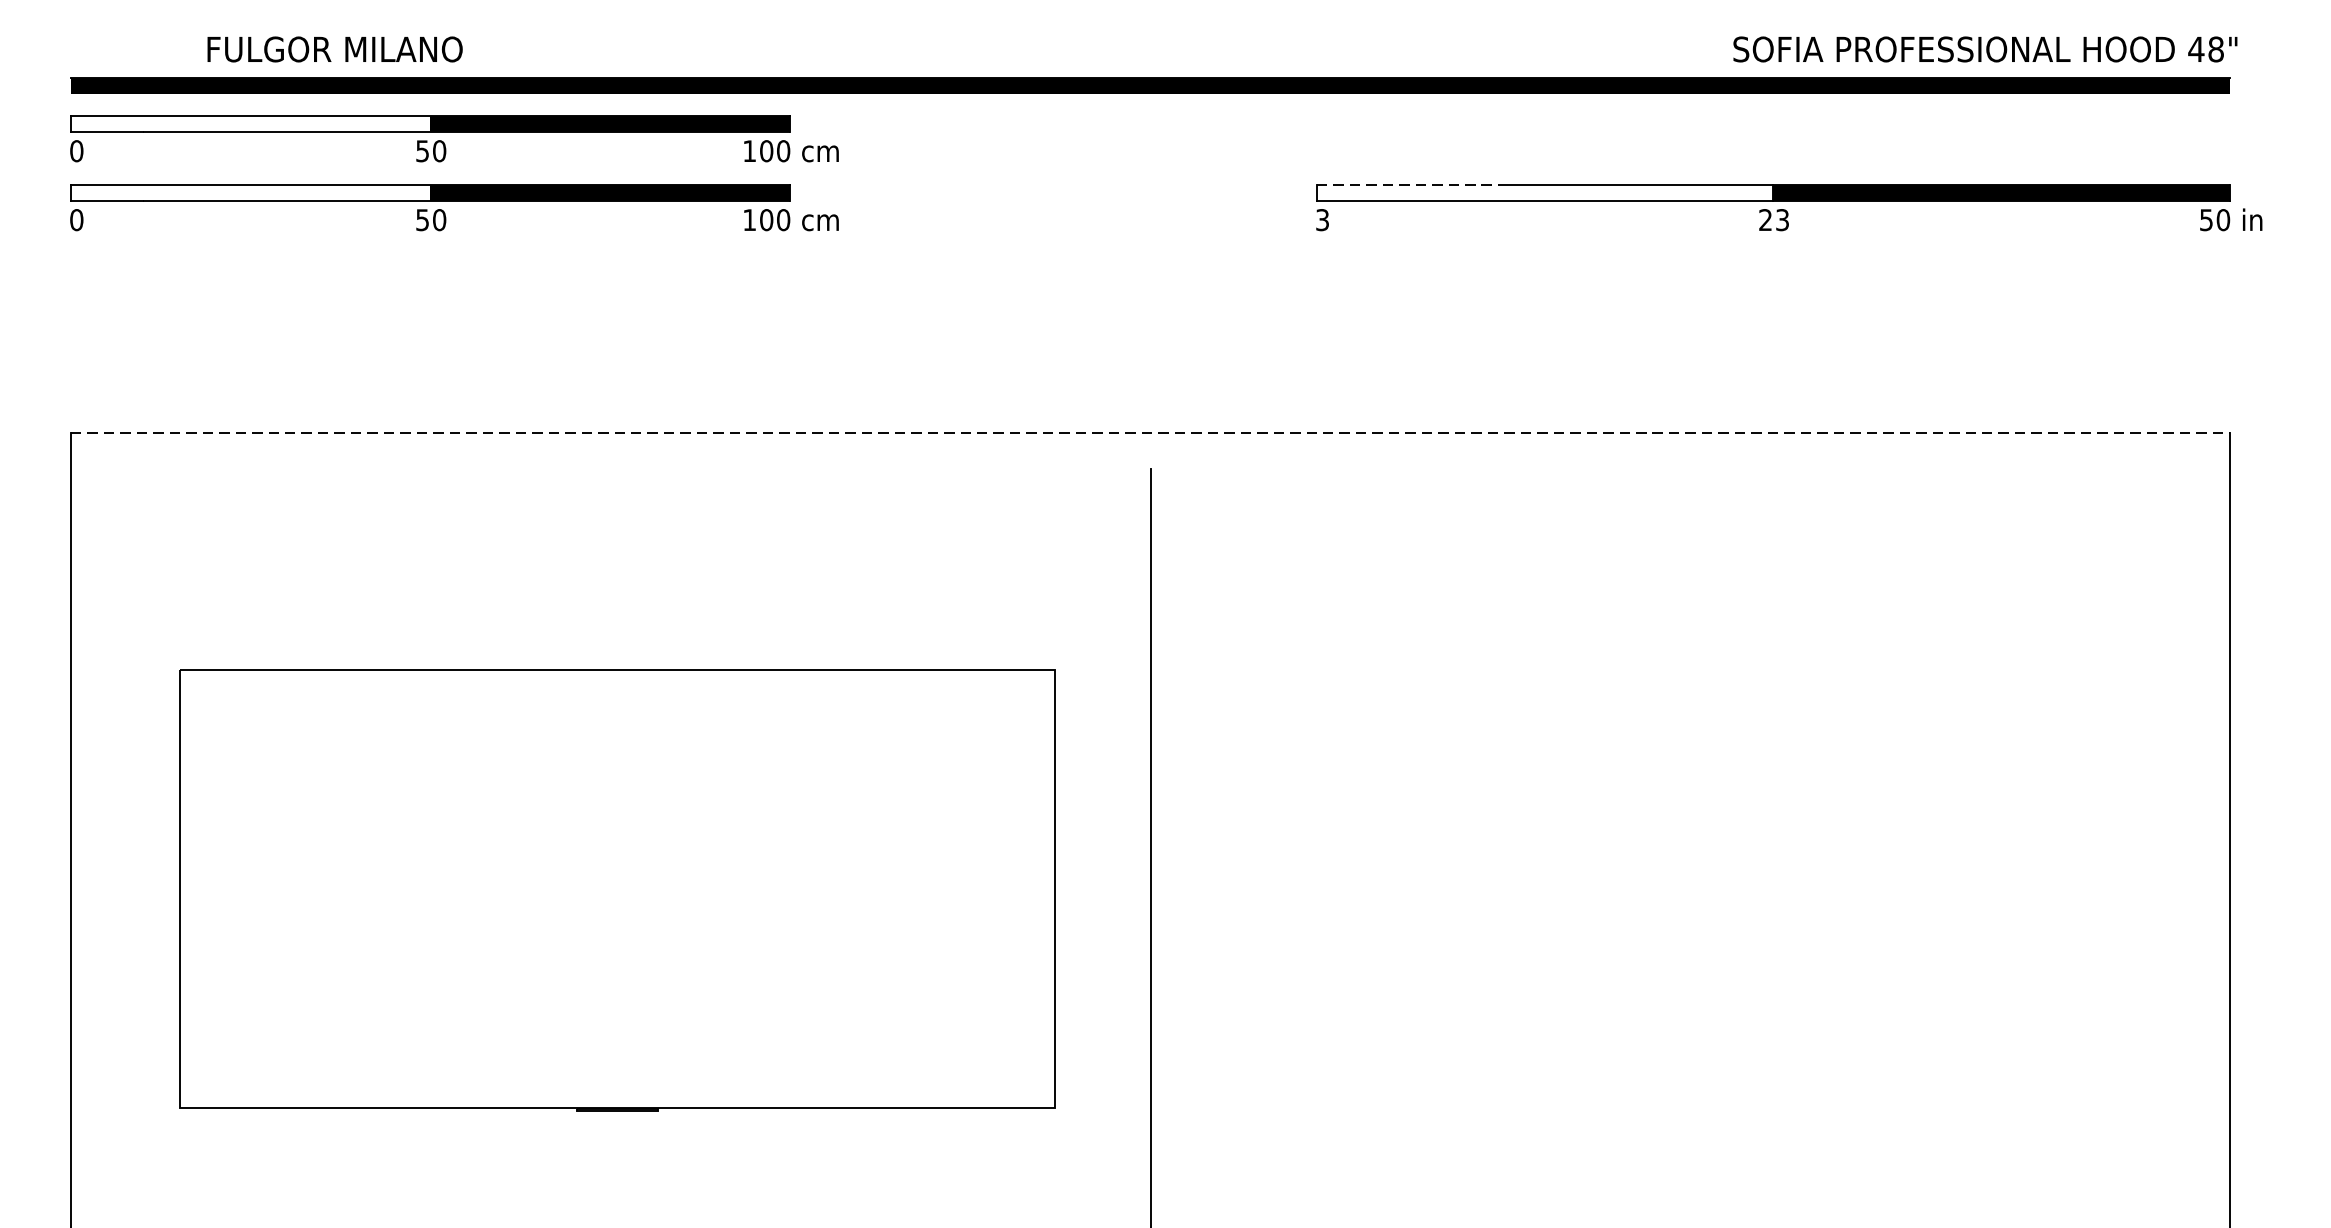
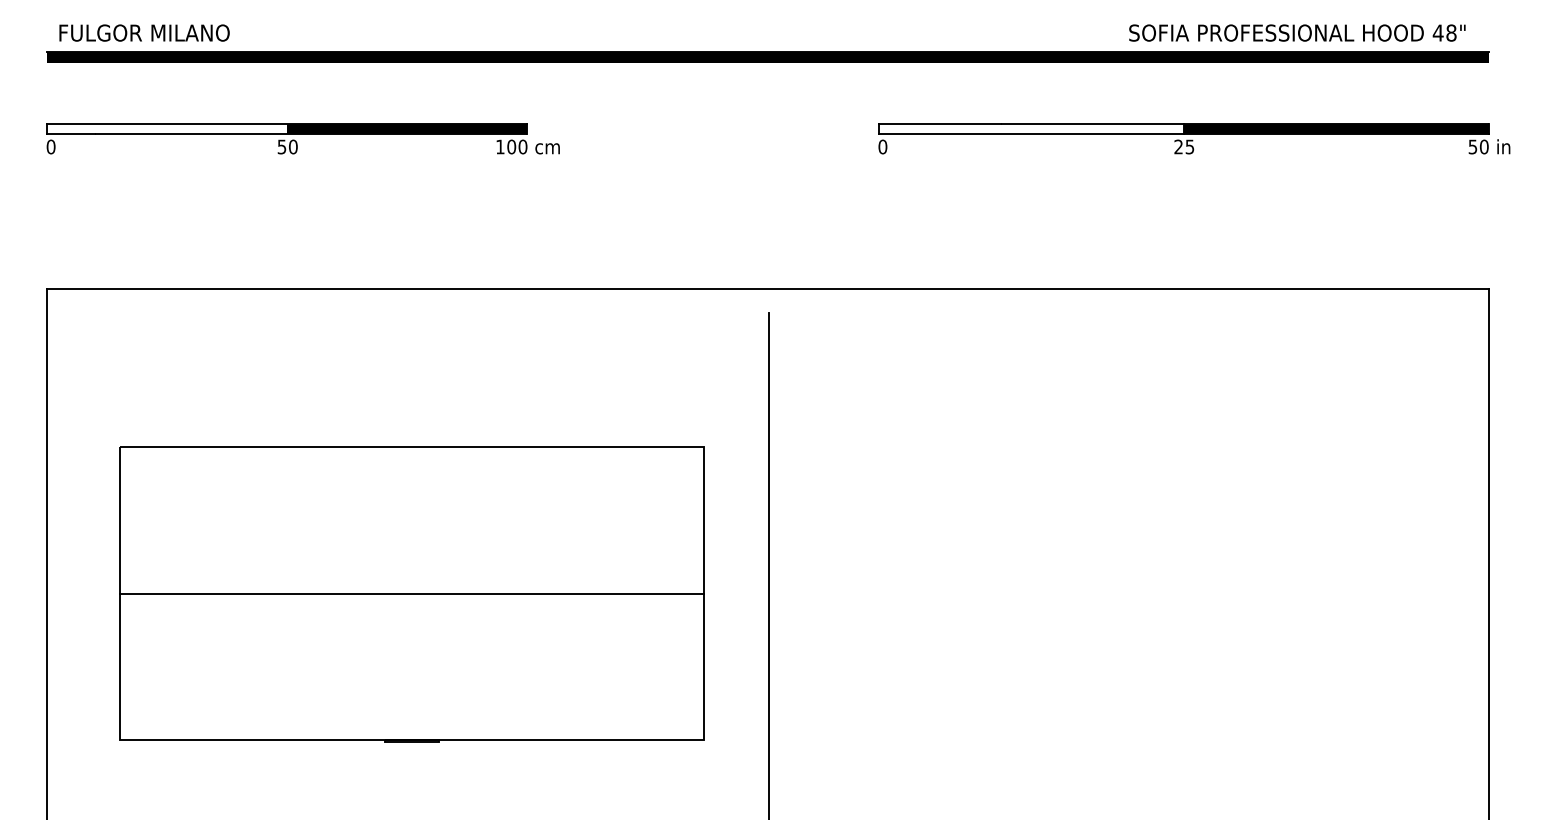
text: (334, 48) -> (144, 32), moved
text: (1985, 48) -> (1297, 32), moved
part: (453, 138) -> (302, 92), removed
line: (1407, 184) -> (939, 123), dashed -> solid
text: (1322, 219) -> (882, 146), 3 -> 0
text: (1783, 219) -> (1190, 146), 23 -> 25
line: (1149, 433) -> (767, 289), dashed -> solid
line: (616, 888) -> (411, 593), added

